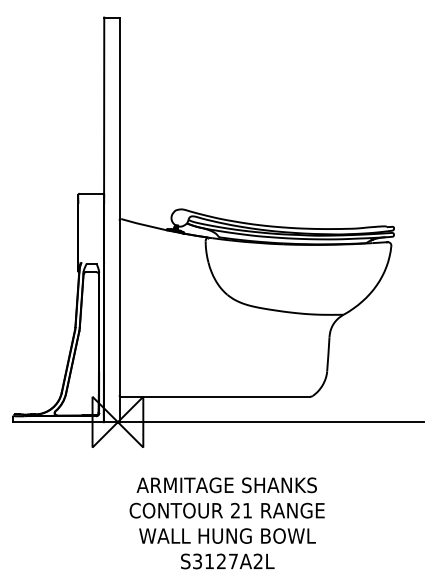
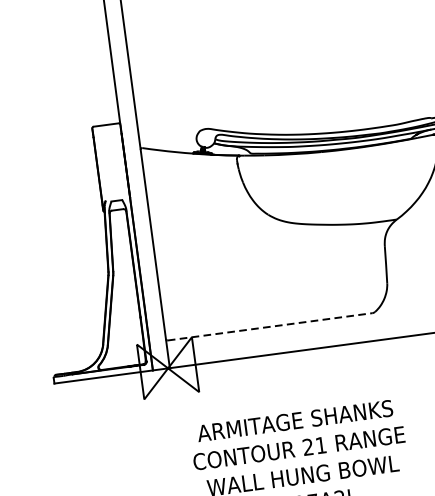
line: (215, 396) -> (270, 326), solid -> dashed

